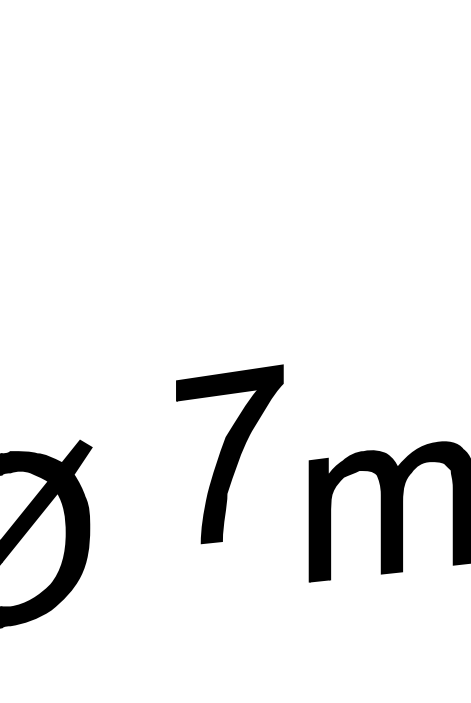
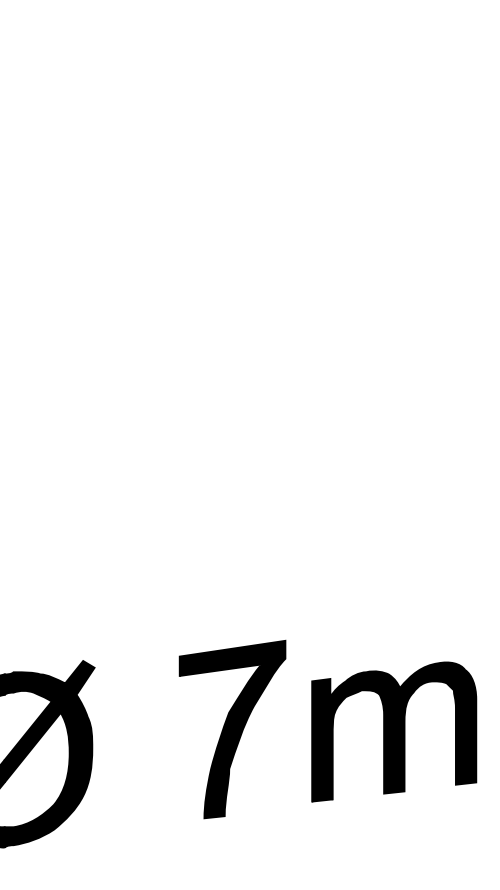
part: (229, 454) -> (232, 729), moved

